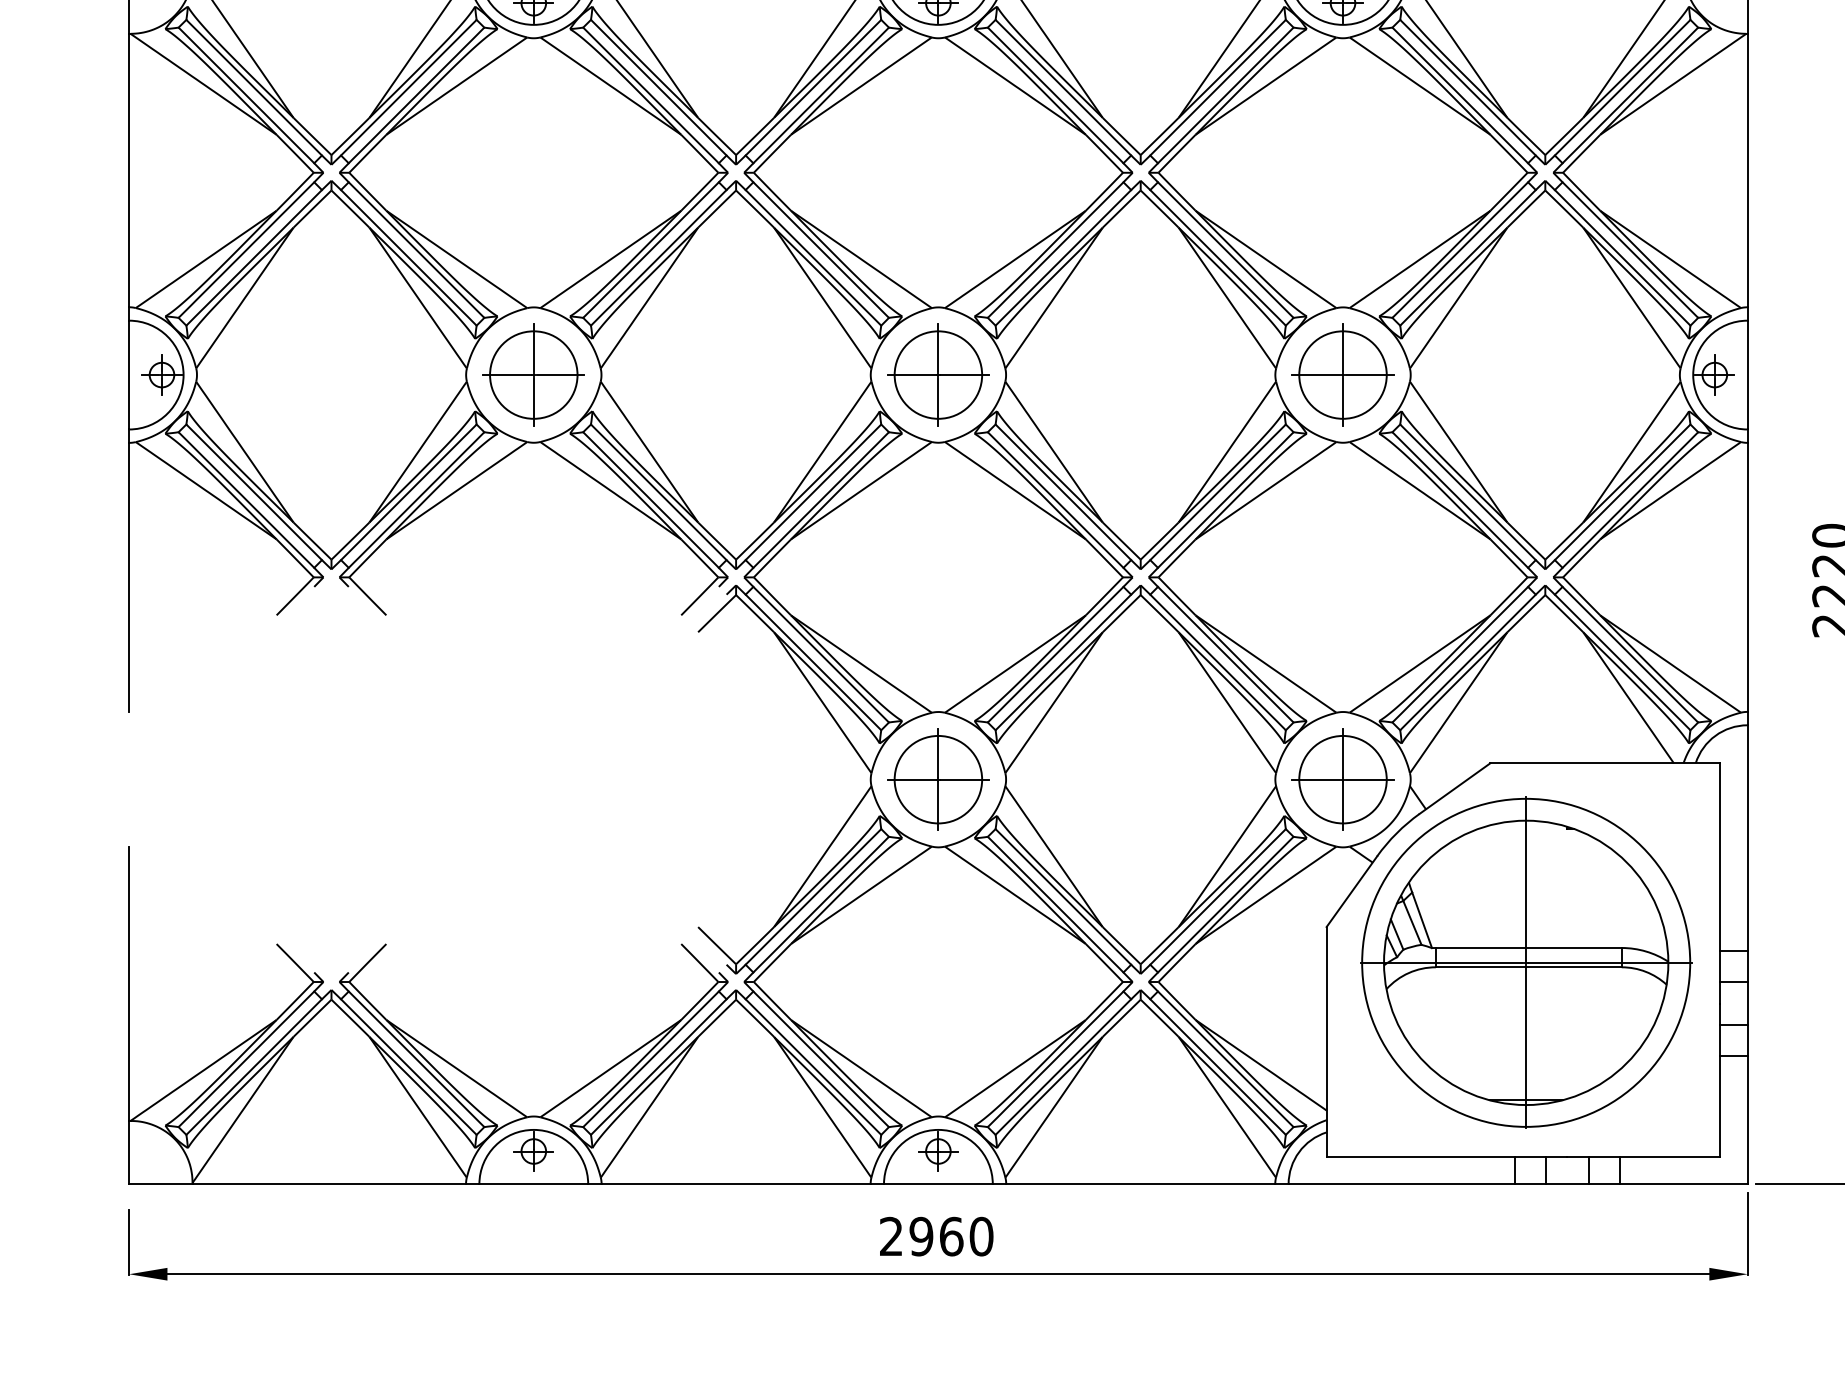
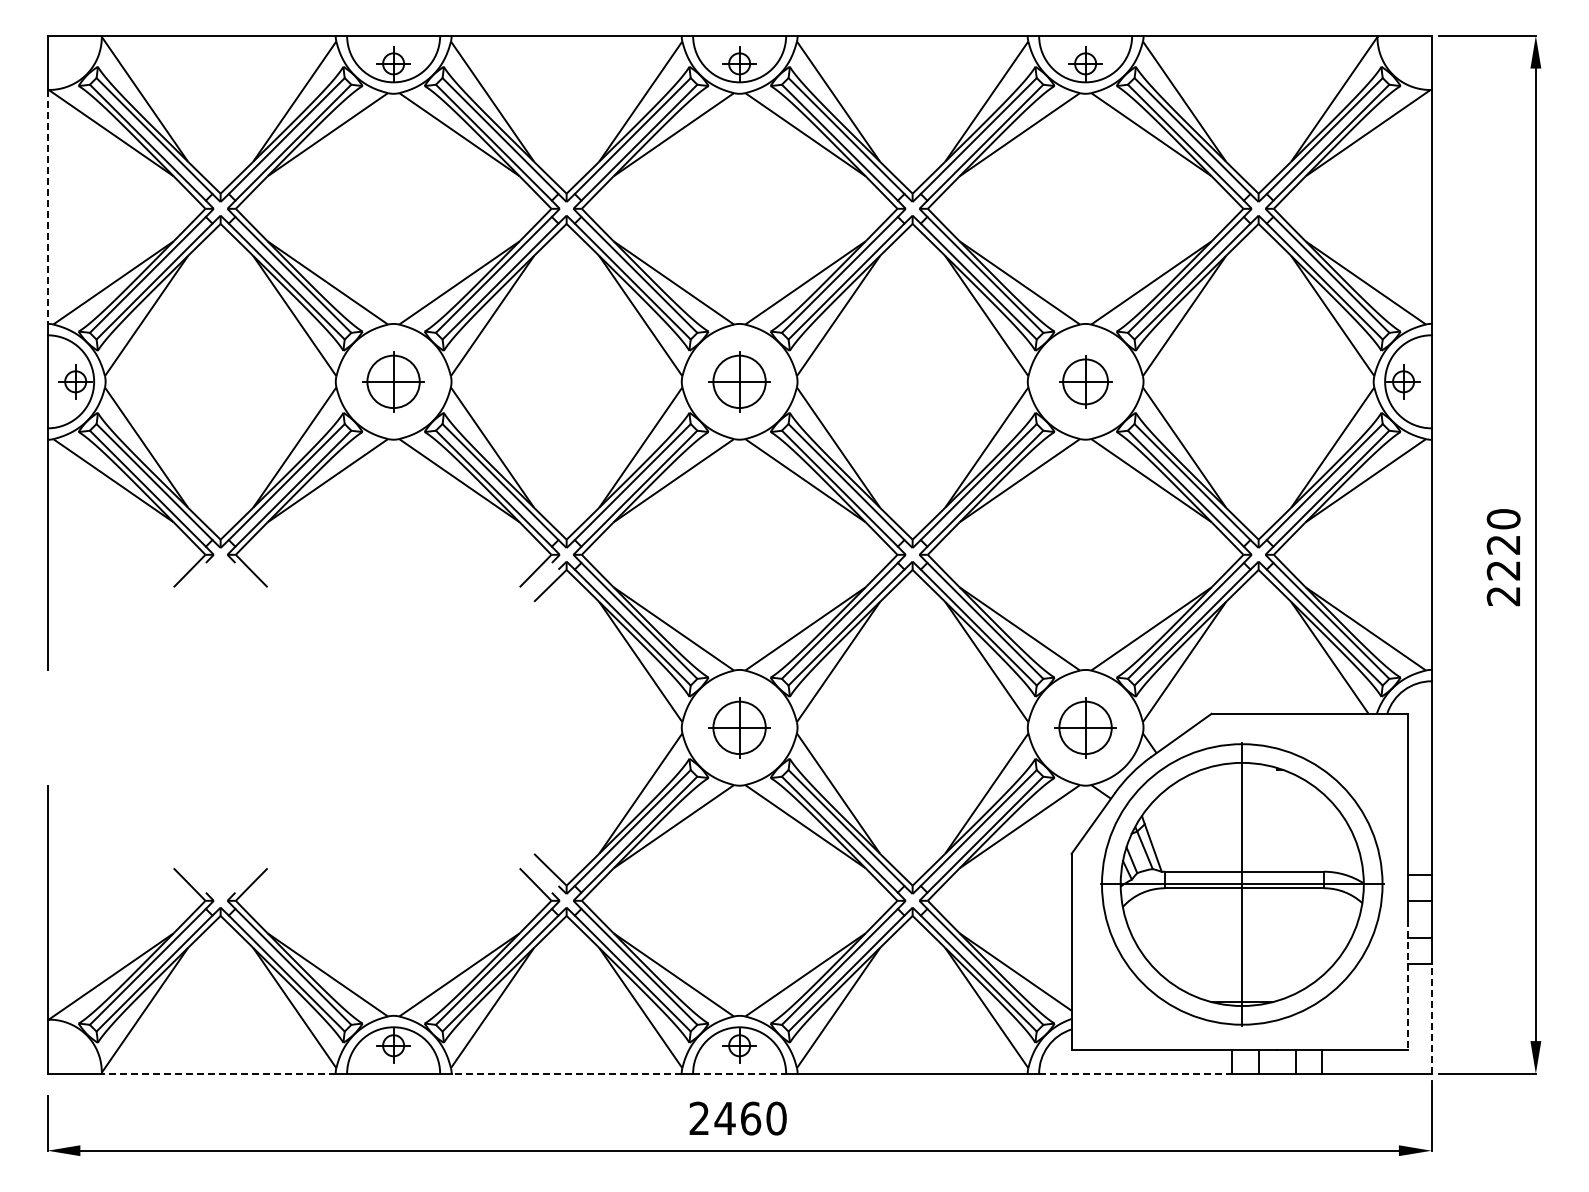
line: (129, 170) -> (47, 206), solid -> dashed
part: (533, 374) -> (393, 381), size x0.7
part: (938, 374) -> (739, 381), size x0.7
part: (1342, 374) -> (1085, 381), size x0.6
part: (938, 779) -> (739, 727), size x0.7
part: (1342, 779) -> (1085, 727), size x0.7
line: (1720, 1081) -> (1408, 985), solid -> dashed
line: (1747, 1120) -> (1431, 1019), solid -> dashed
line: (328, 1183) -> (218, 1073), solid -> dashed
line: (735, 1183) -> (566, 1073), solid -> dashed
line: (939, 1183) -> (740, 1073), solid -> dashed
line: (1401, 1183) -> (1135, 1073), solid -> dashed
text: (920, 1236) -> (724, 1118), 2960 -> 2460

